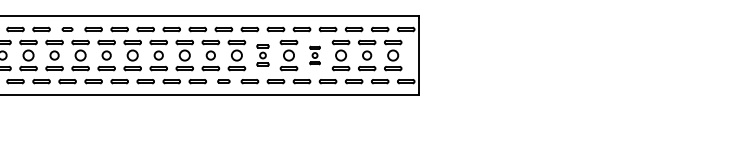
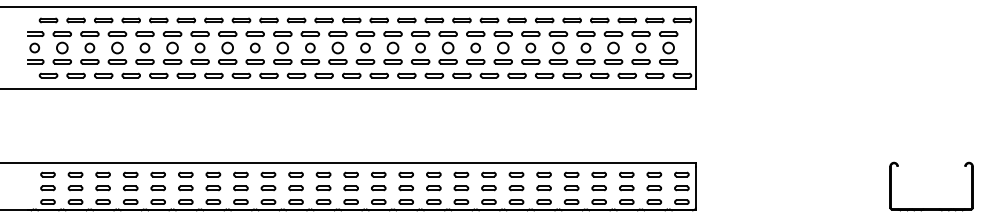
part: (67, 29) -> (323, 20), size x1.67
part: (262, 55) -> (530, 47), size x1.43
part: (314, 55) -> (585, 47), size x1.67
part: (223, 81) -> (489, 75), size x1.43

